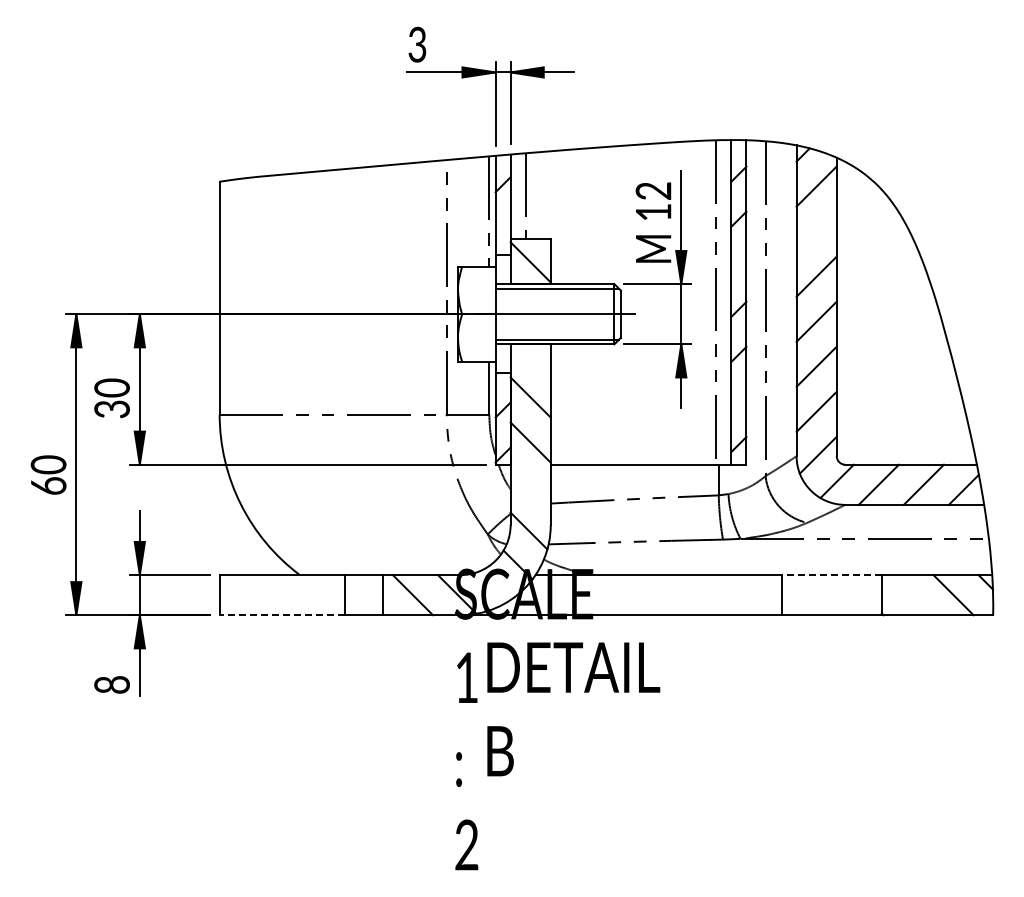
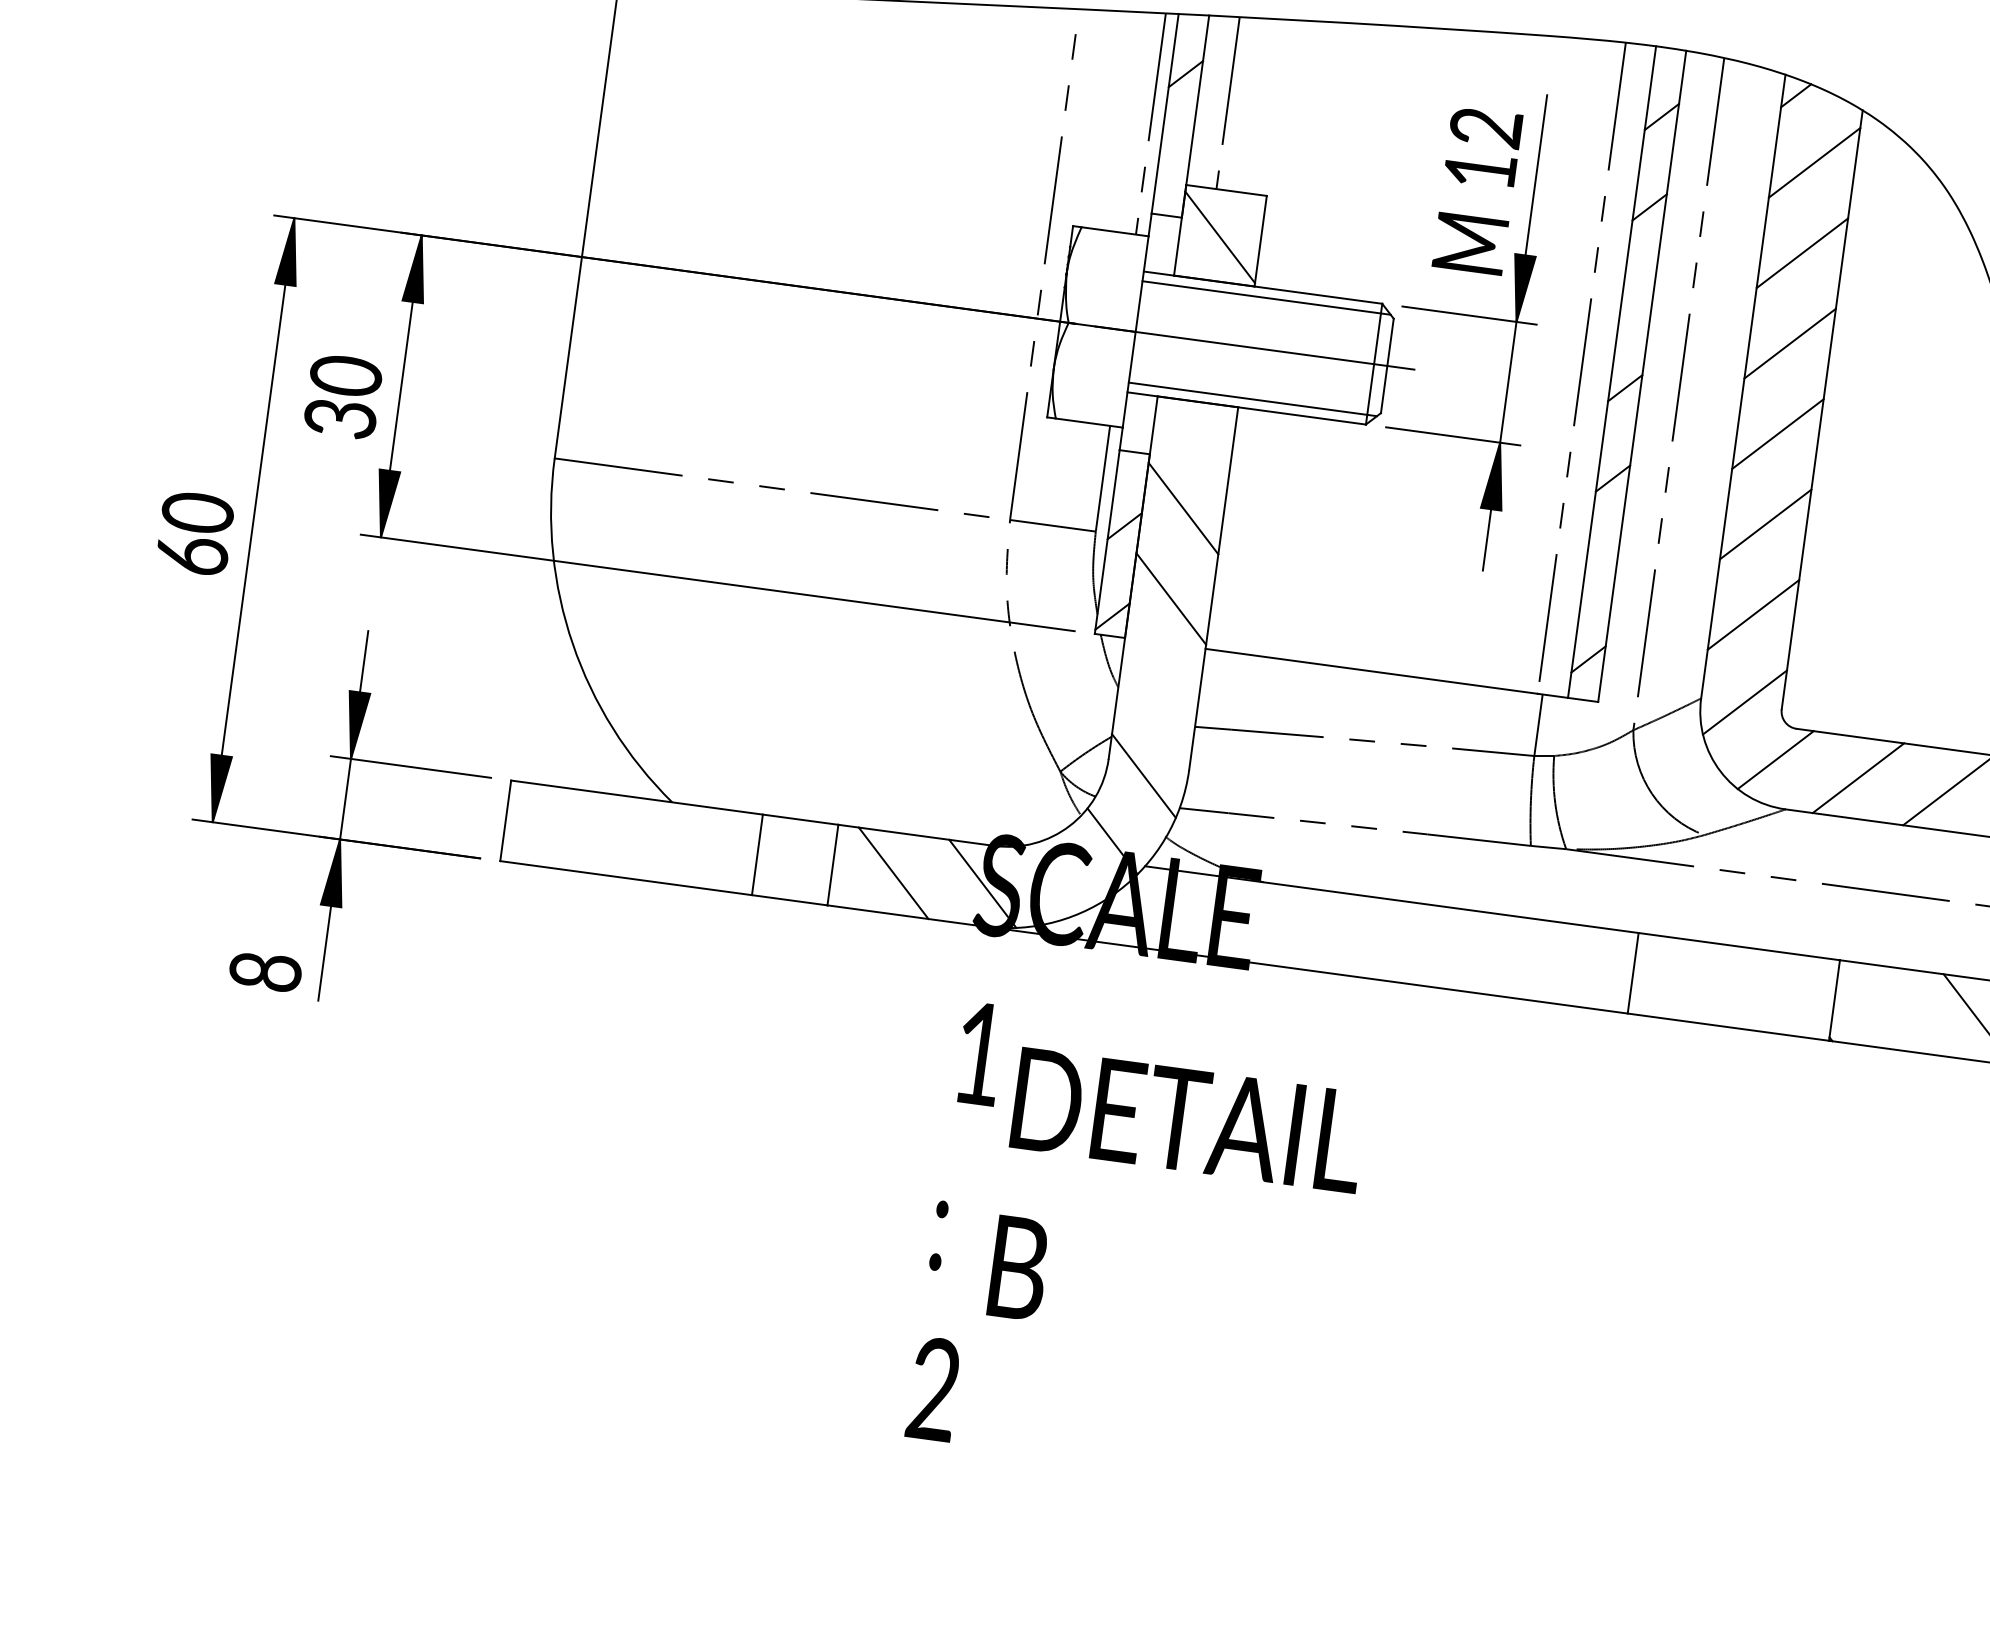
line: (816, 231) -> (1802, 252), added
line: (831, 575) -> (1738, 947), dashed -> solid
line: (282, 615) -> (626, 878), dashed -> solid
text: (573, 709) -> (1176, 1204), moved

